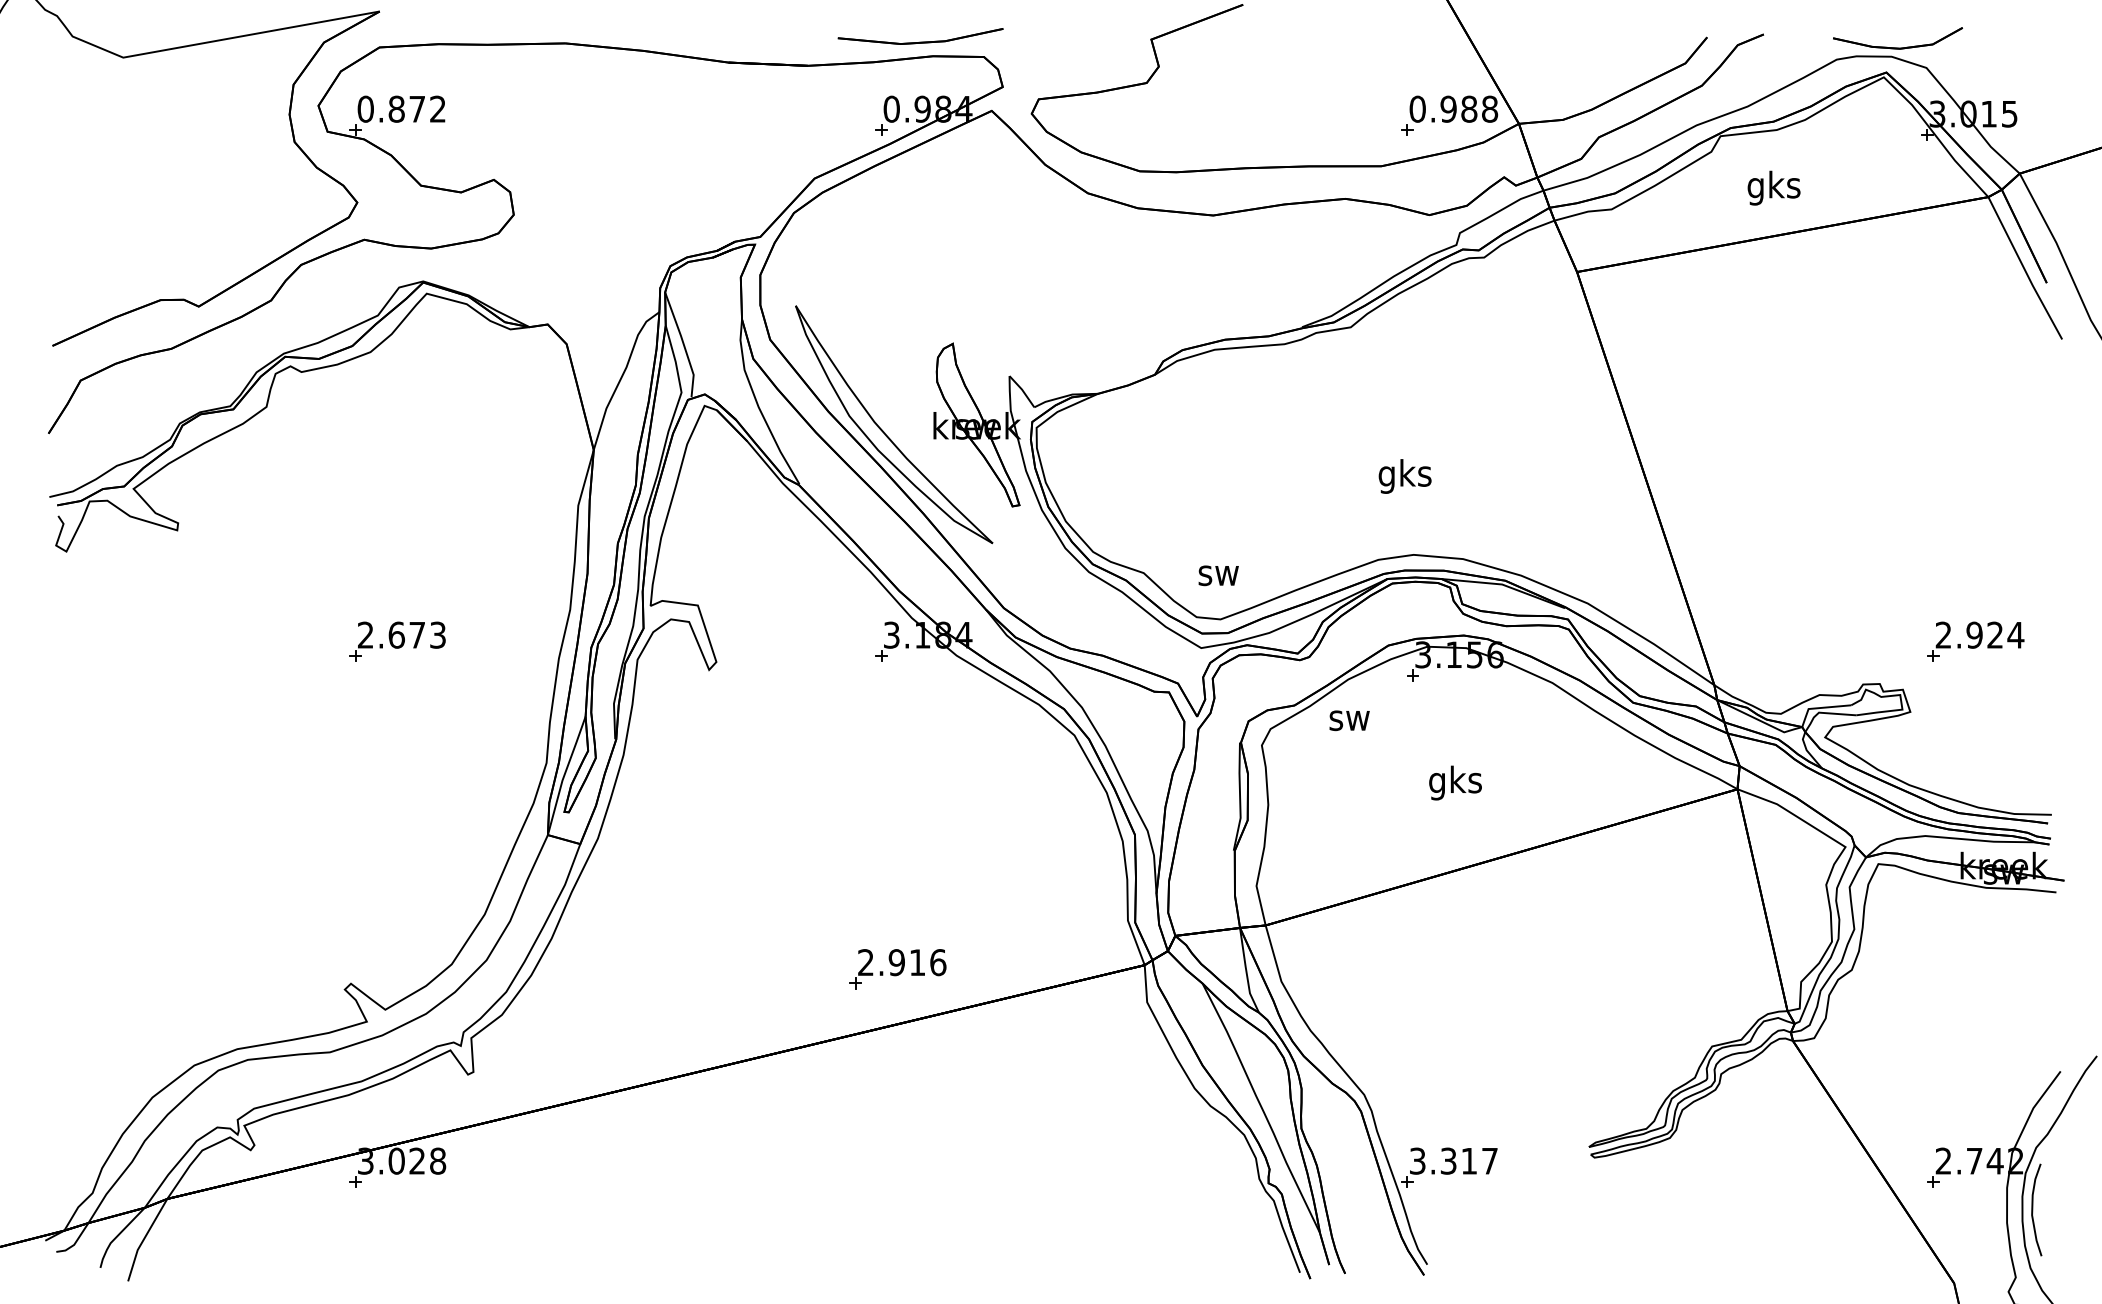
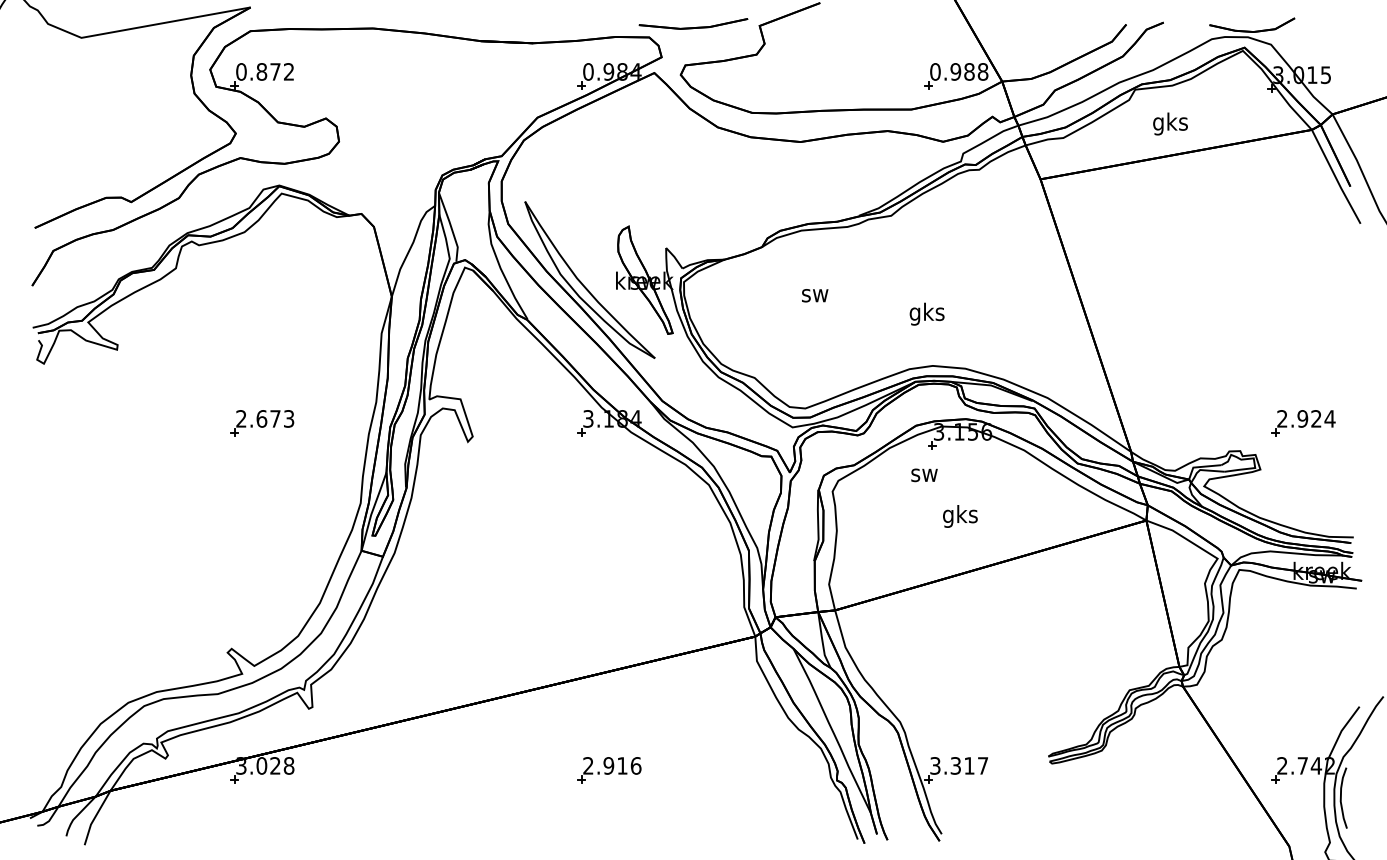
part: (920, 35) -> (693, 23), moved
text: (1219, 575) -> (815, 295), moved
text: (1349, 720) -> (924, 475), moved
part: (897, 969) -> (609, 770), moved

